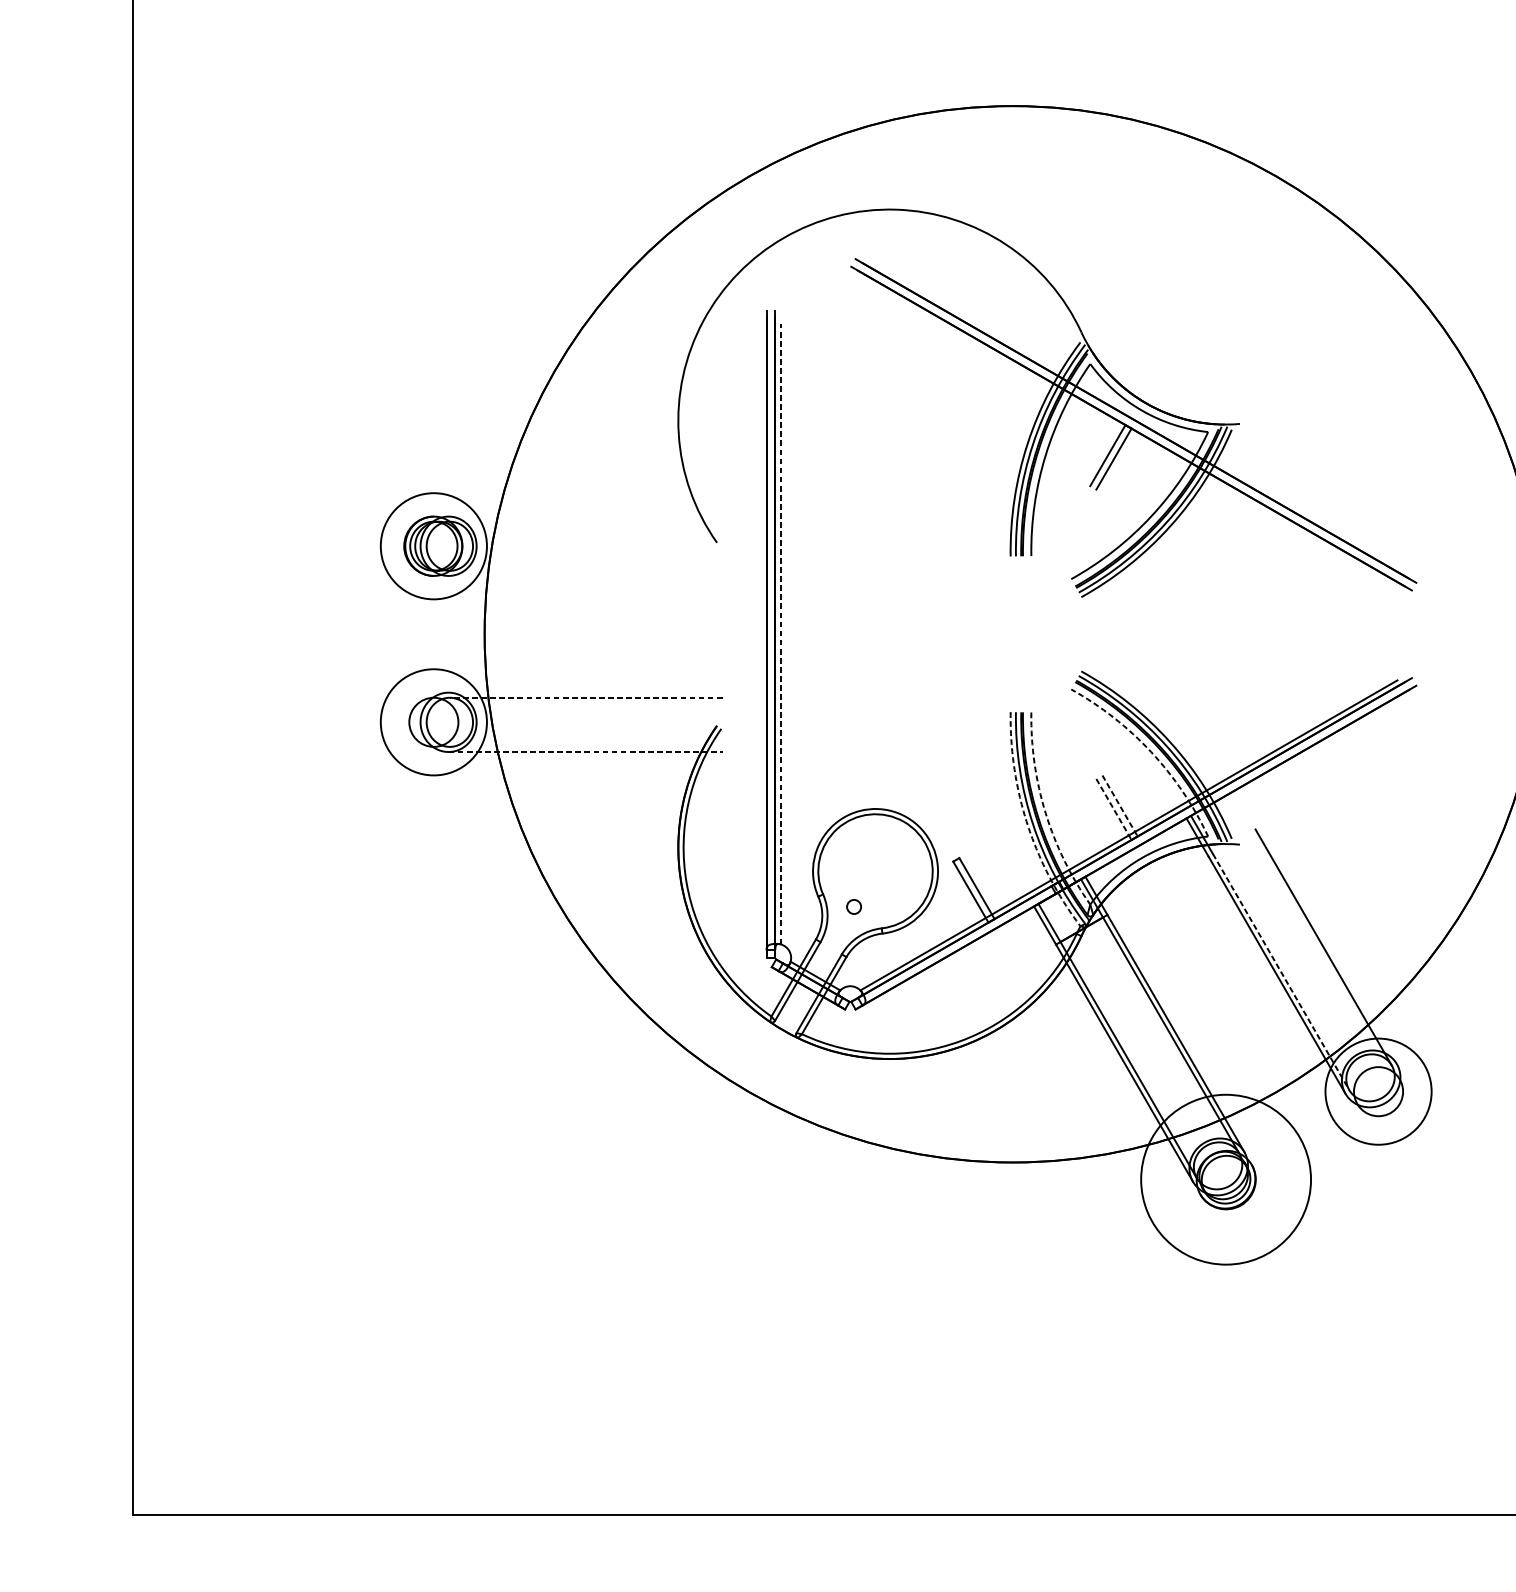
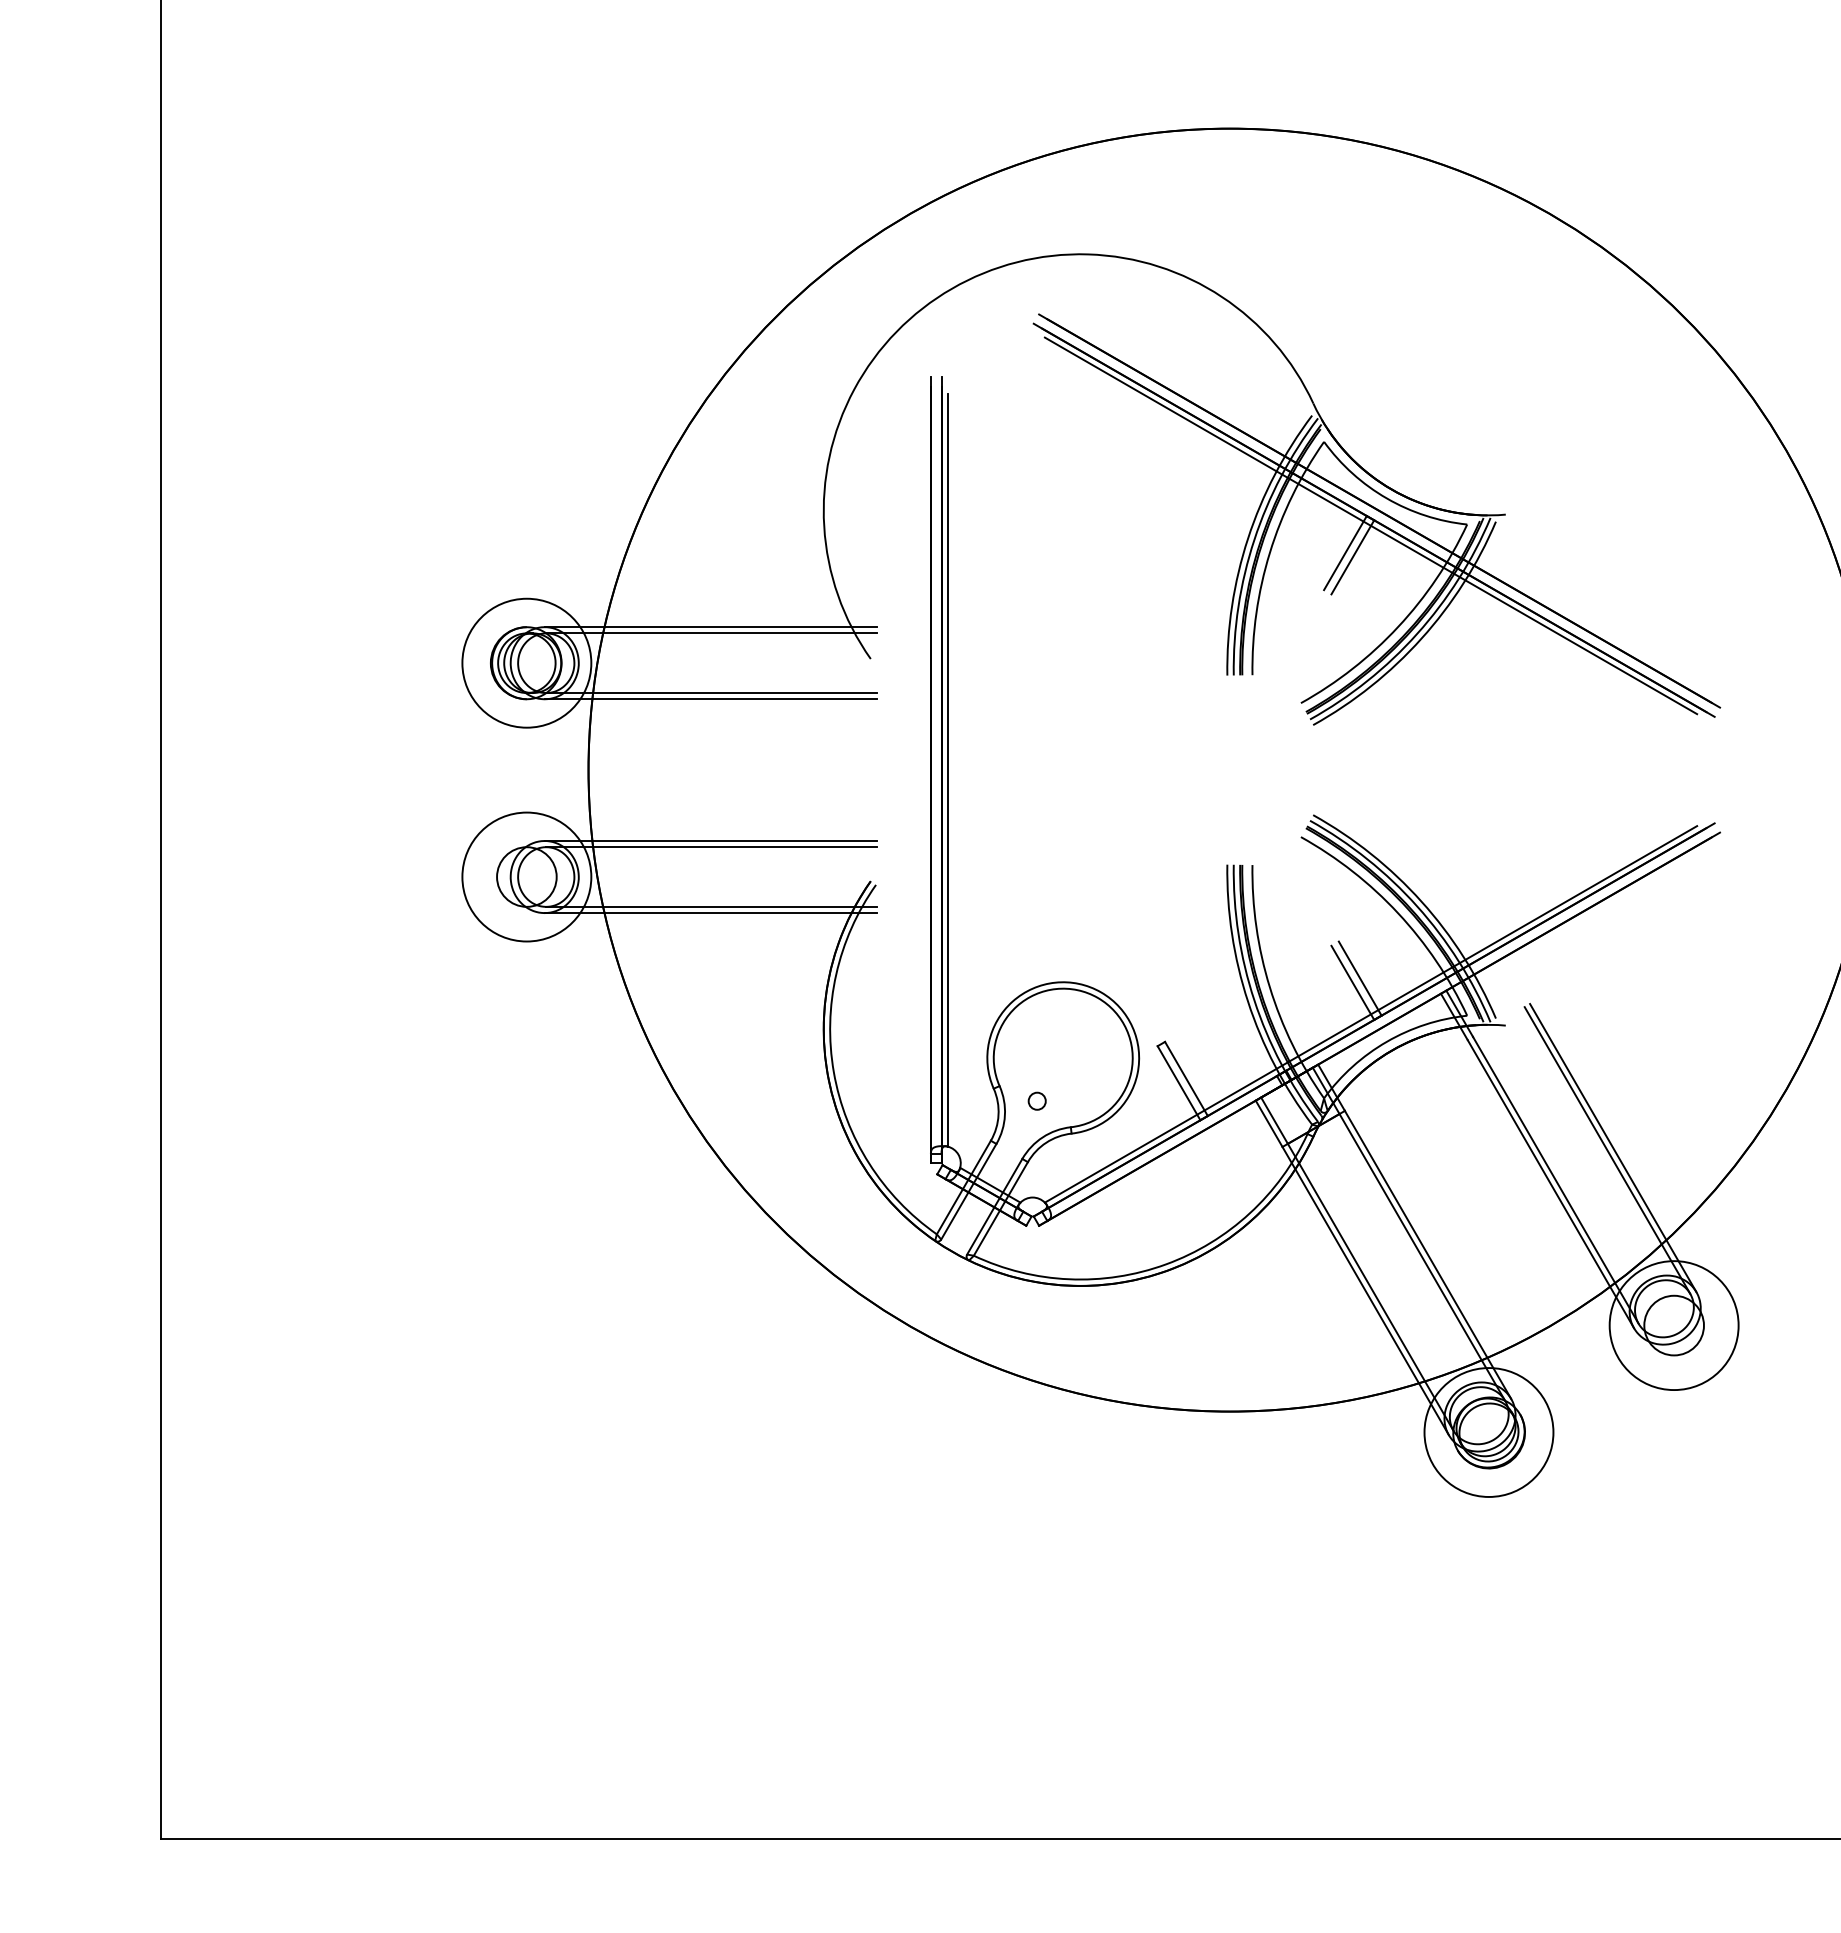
line: (1128, 432) -> (1370, 525), added
line: (585, 516) -> (710, 627), added
line: (585, 521) -> (711, 633), added
line: (585, 571) -> (711, 693), added
line: (585, 576) -> (710, 699), added
line: (780, 634) -> (947, 770), dashed -> solid
line: (585, 693) -> (710, 841), added
line: (585, 698) -> (711, 847), dashed -> solid
line: (585, 746) -> (711, 906), added
line: (585, 752) -> (711, 913), dashed -> solid
arc: (1151, 752) -> (1398, 913), dashed -> solid
line: (1120, 805) -> (1360, 978), dashed -> solid
line: (1113, 809) -> (1352, 982), dashed -> solid
arc: (1045, 813) -> (1269, 987), dashed -> solid
arc: (1028, 824) -> (1248, 1001), dashed -> solid
line: (1328, 945) -> (1613, 1148), added
line: (1280, 972) -> (1555, 1180), dashed -> solid
circle: (1225, 1179) -> (1488, 1432), size x0.62

